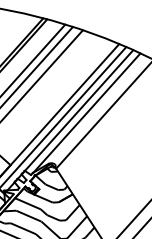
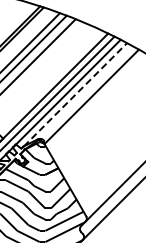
line: (87, 112) -> (75, 94), solid -> dashed

